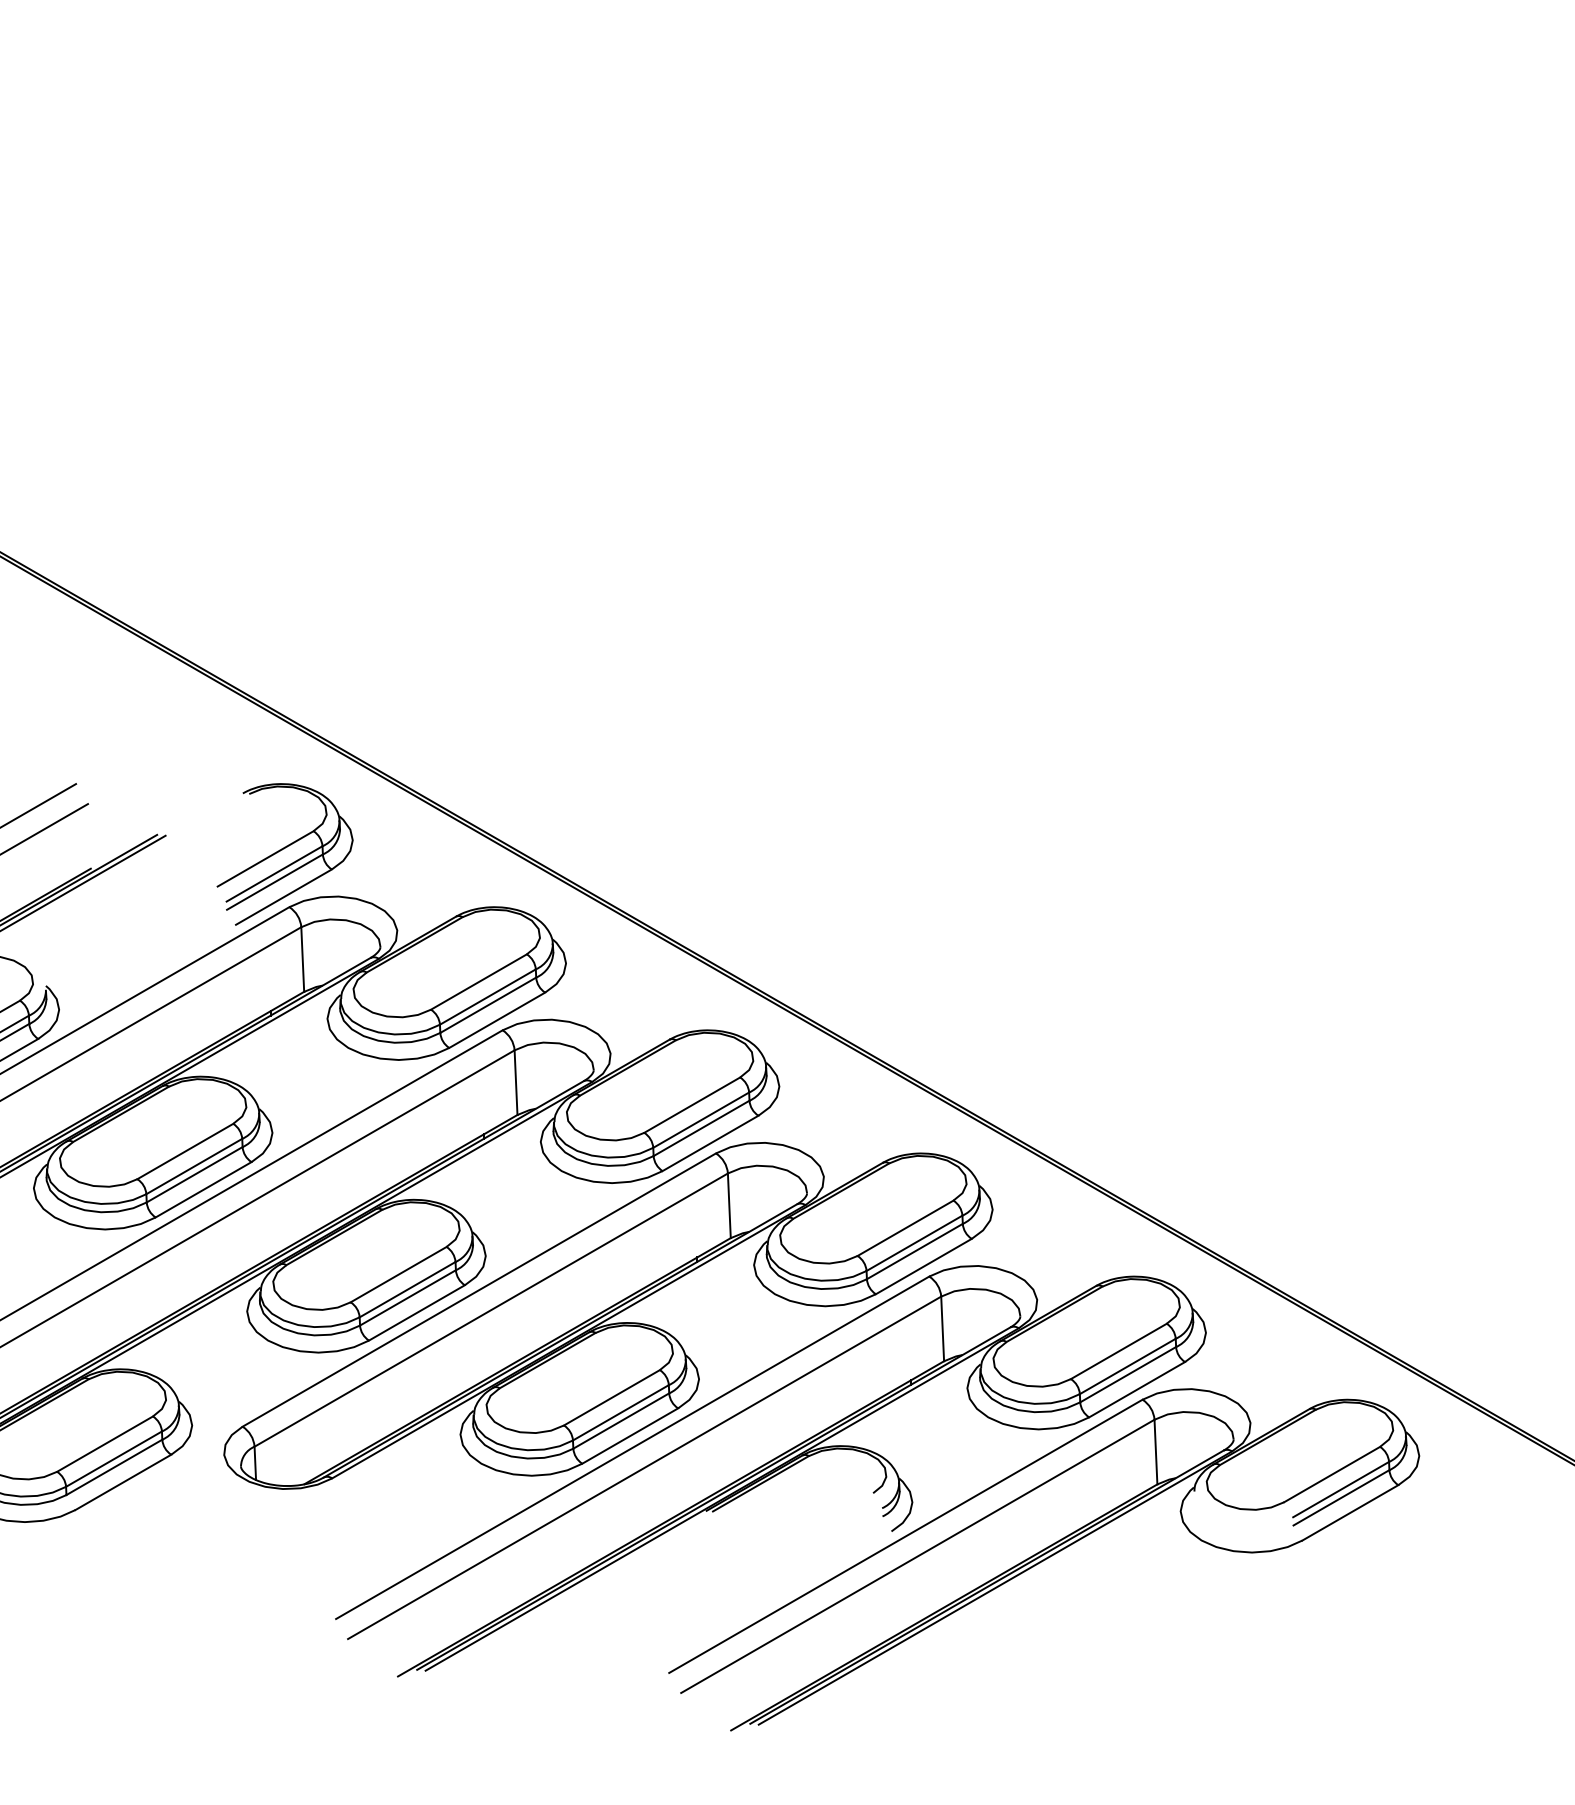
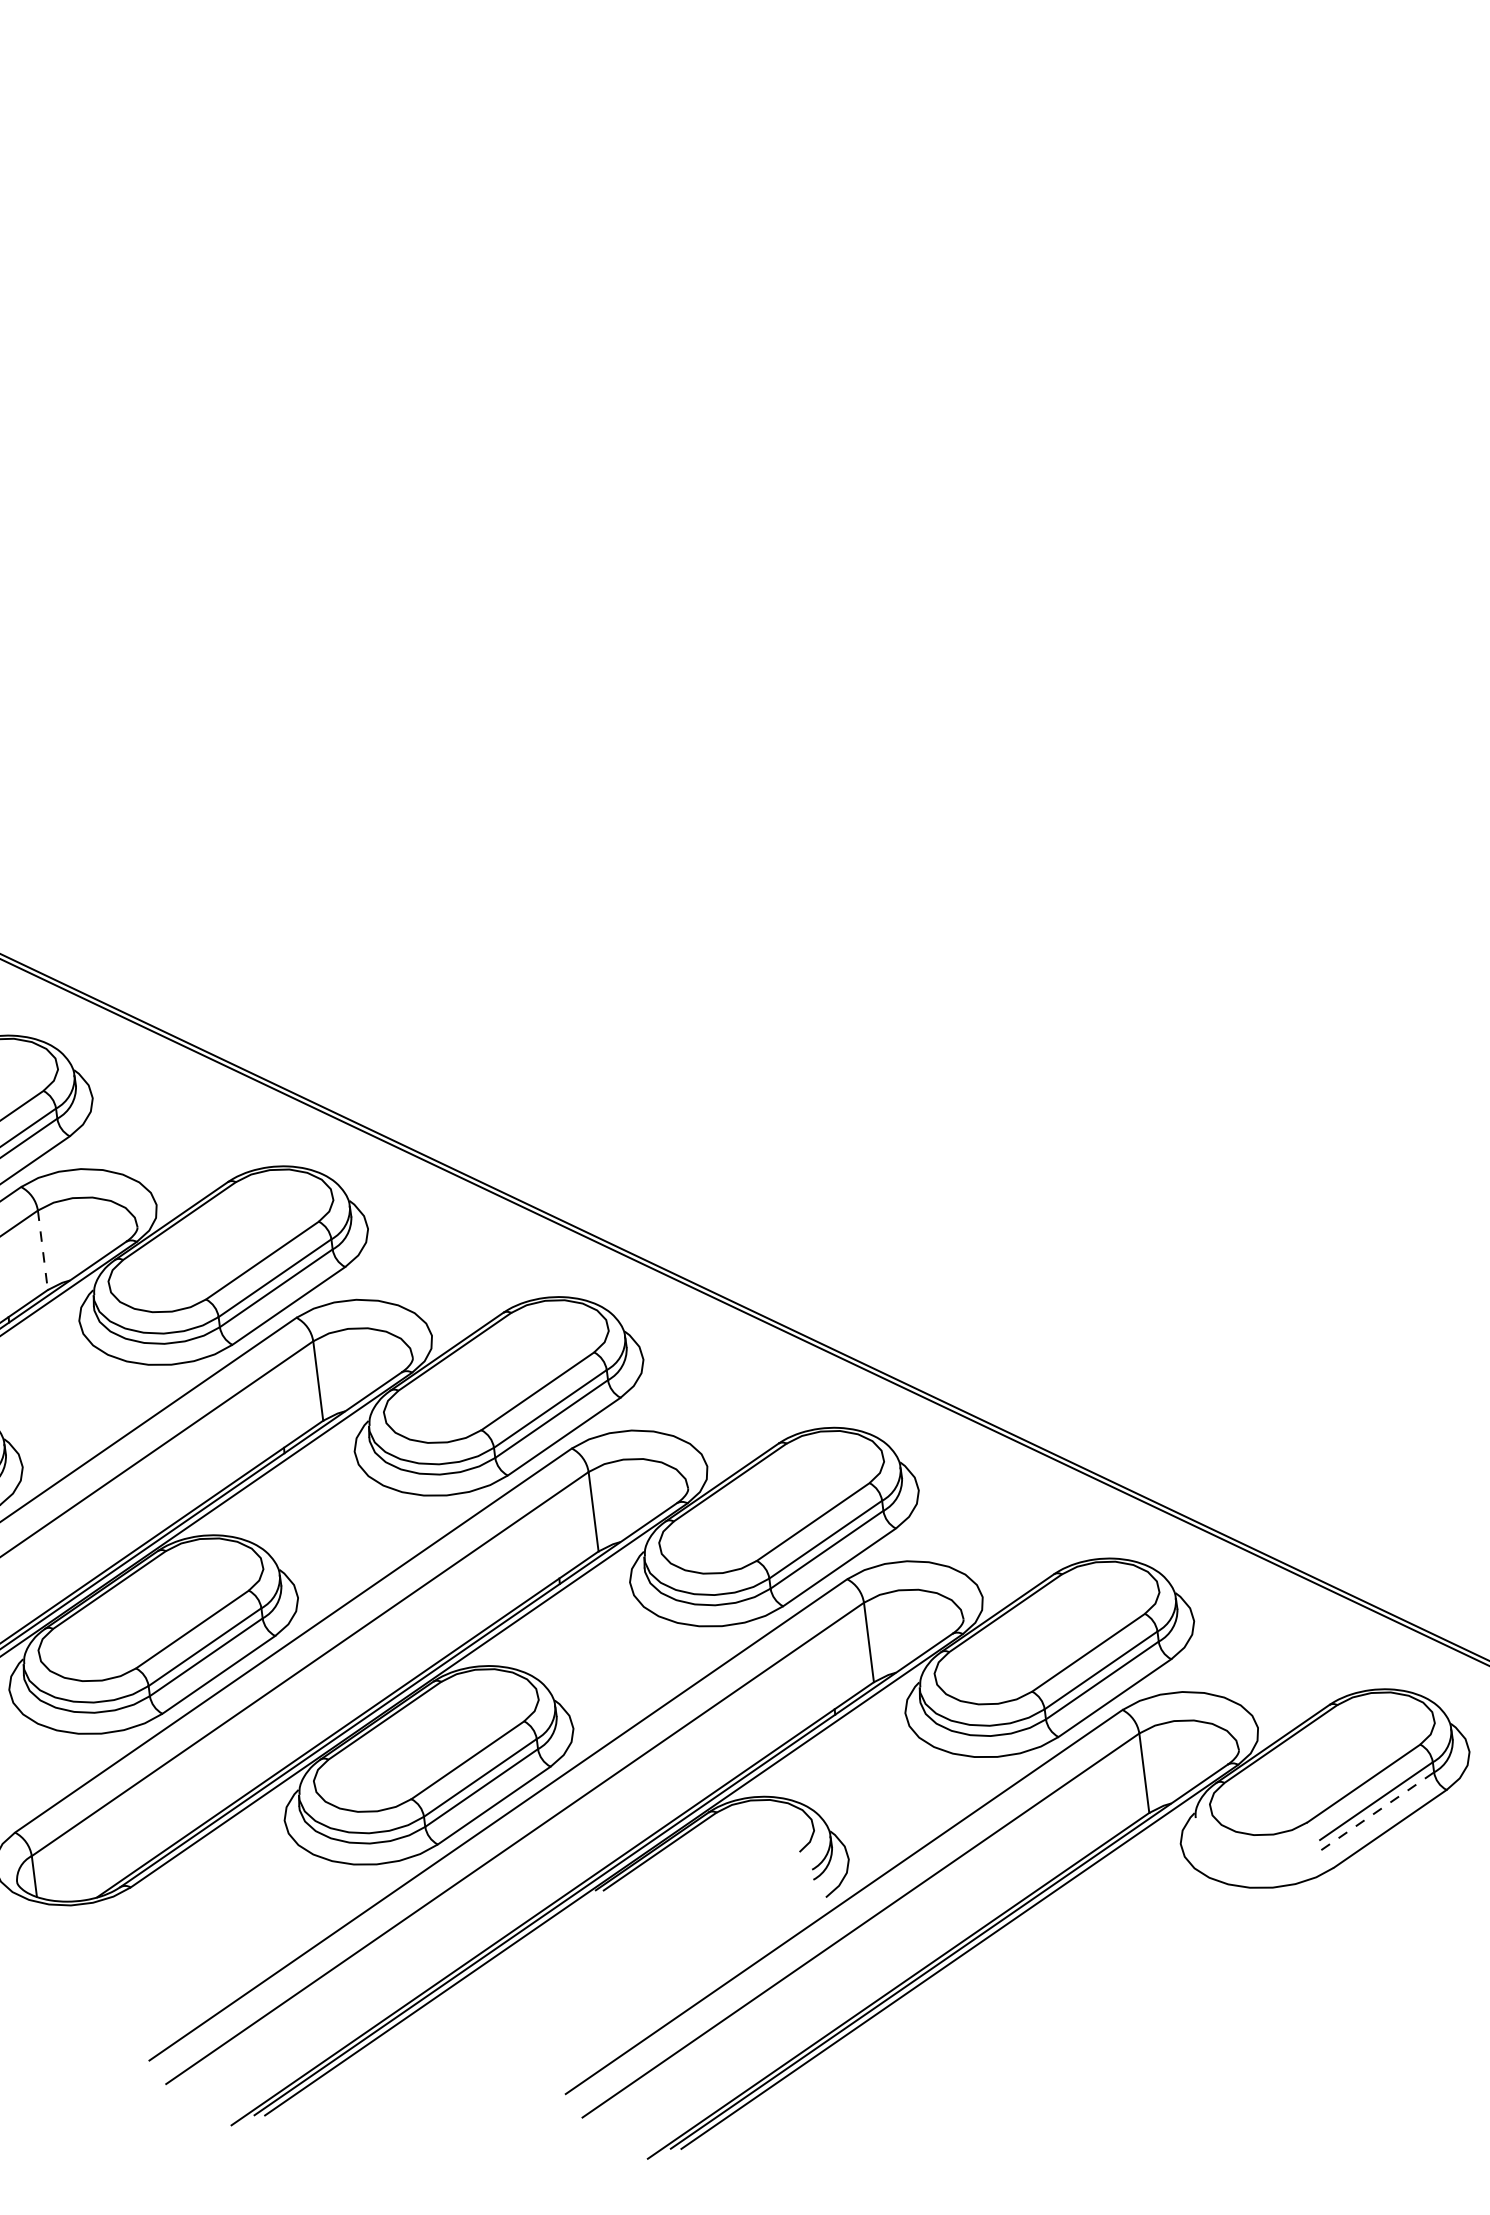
line: (302, 960) -> (42, 1251), solid -> dashed
line: (1341, 1497) -> (1377, 1810), solid -> dashed

